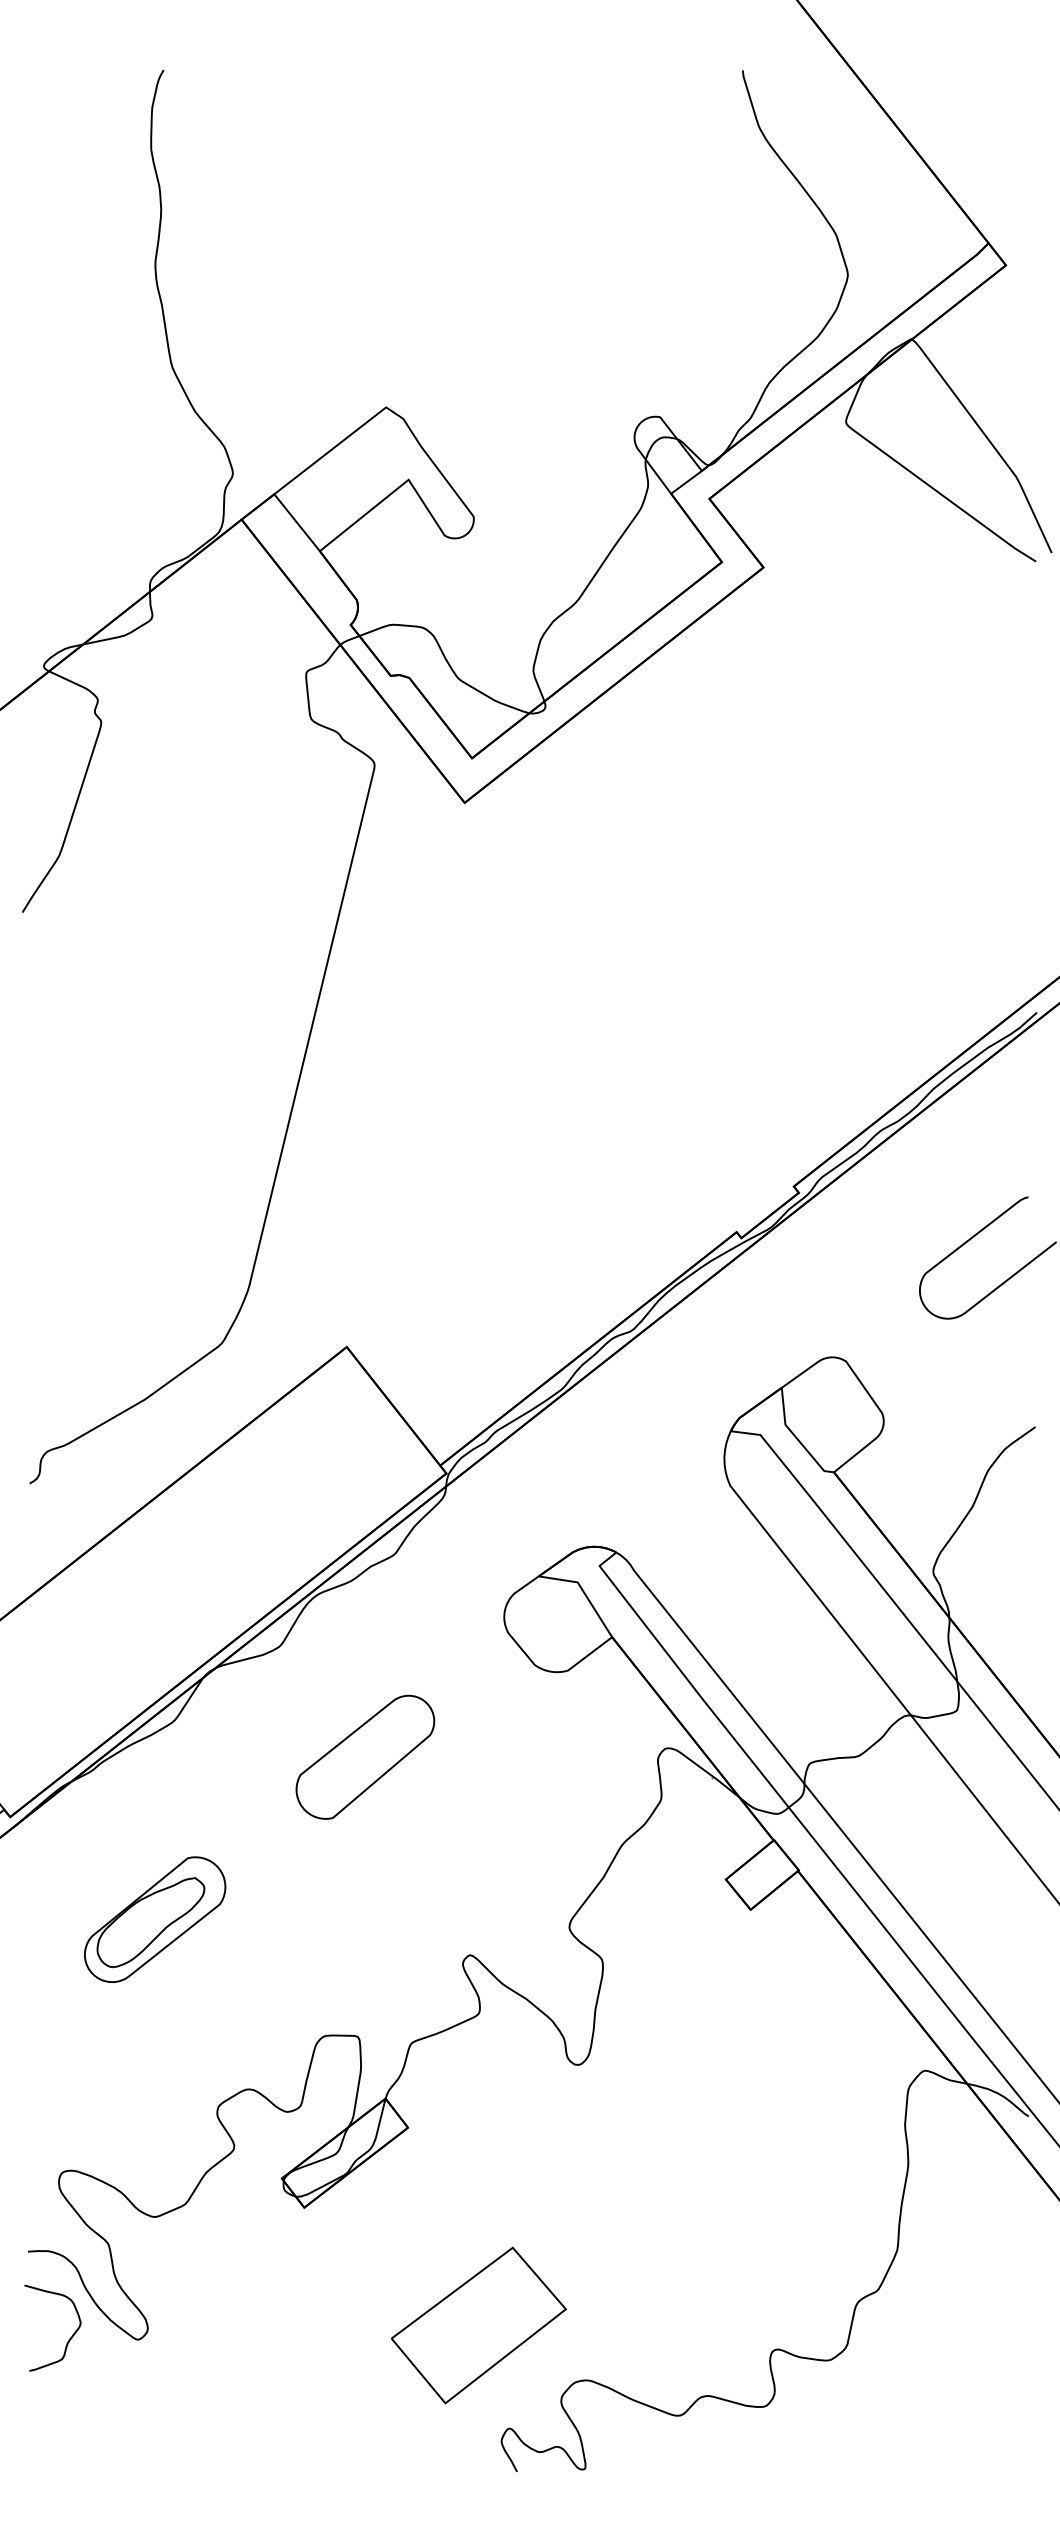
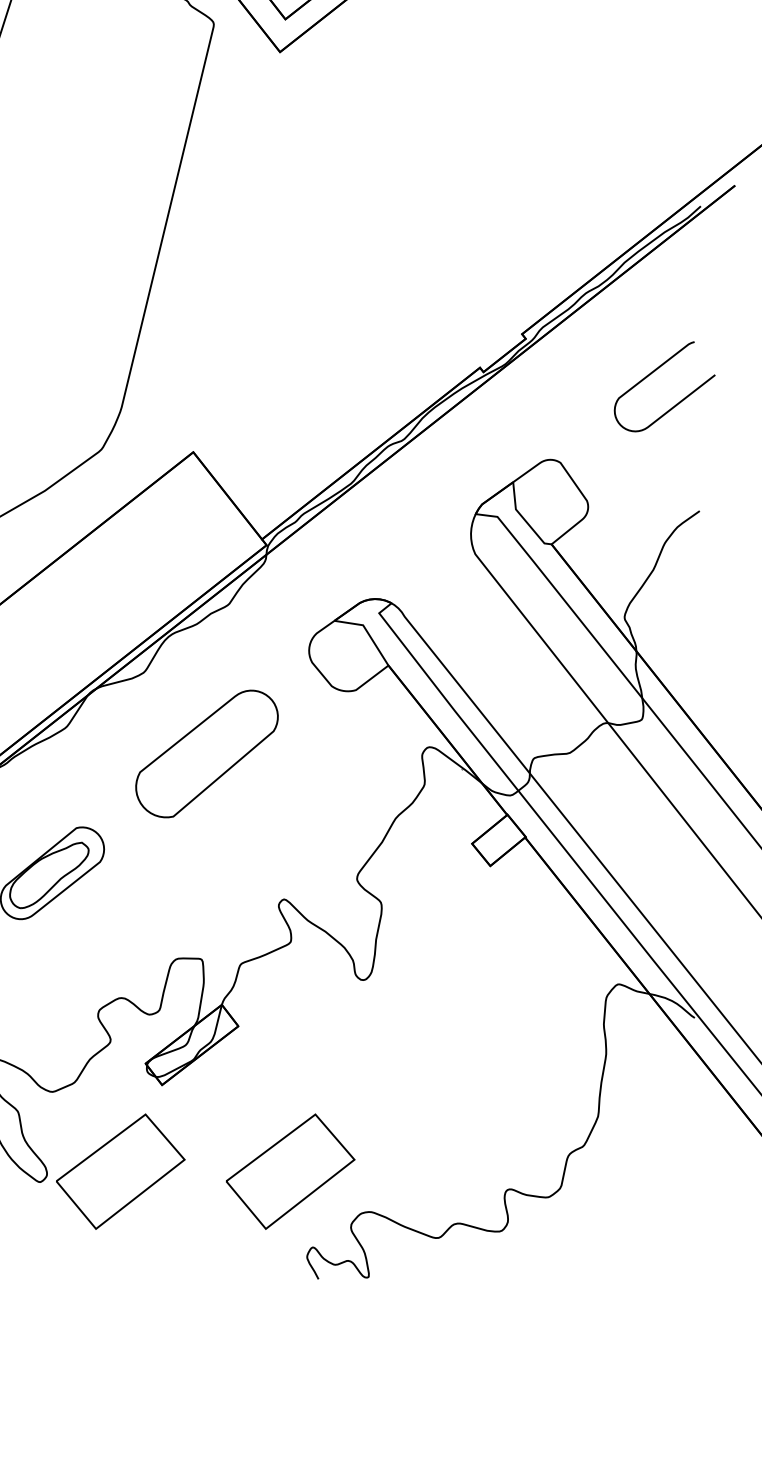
part: (365, 1756) -> (207, 753), size x1.4
part: (247, 2325) -> (120, 1171), added

